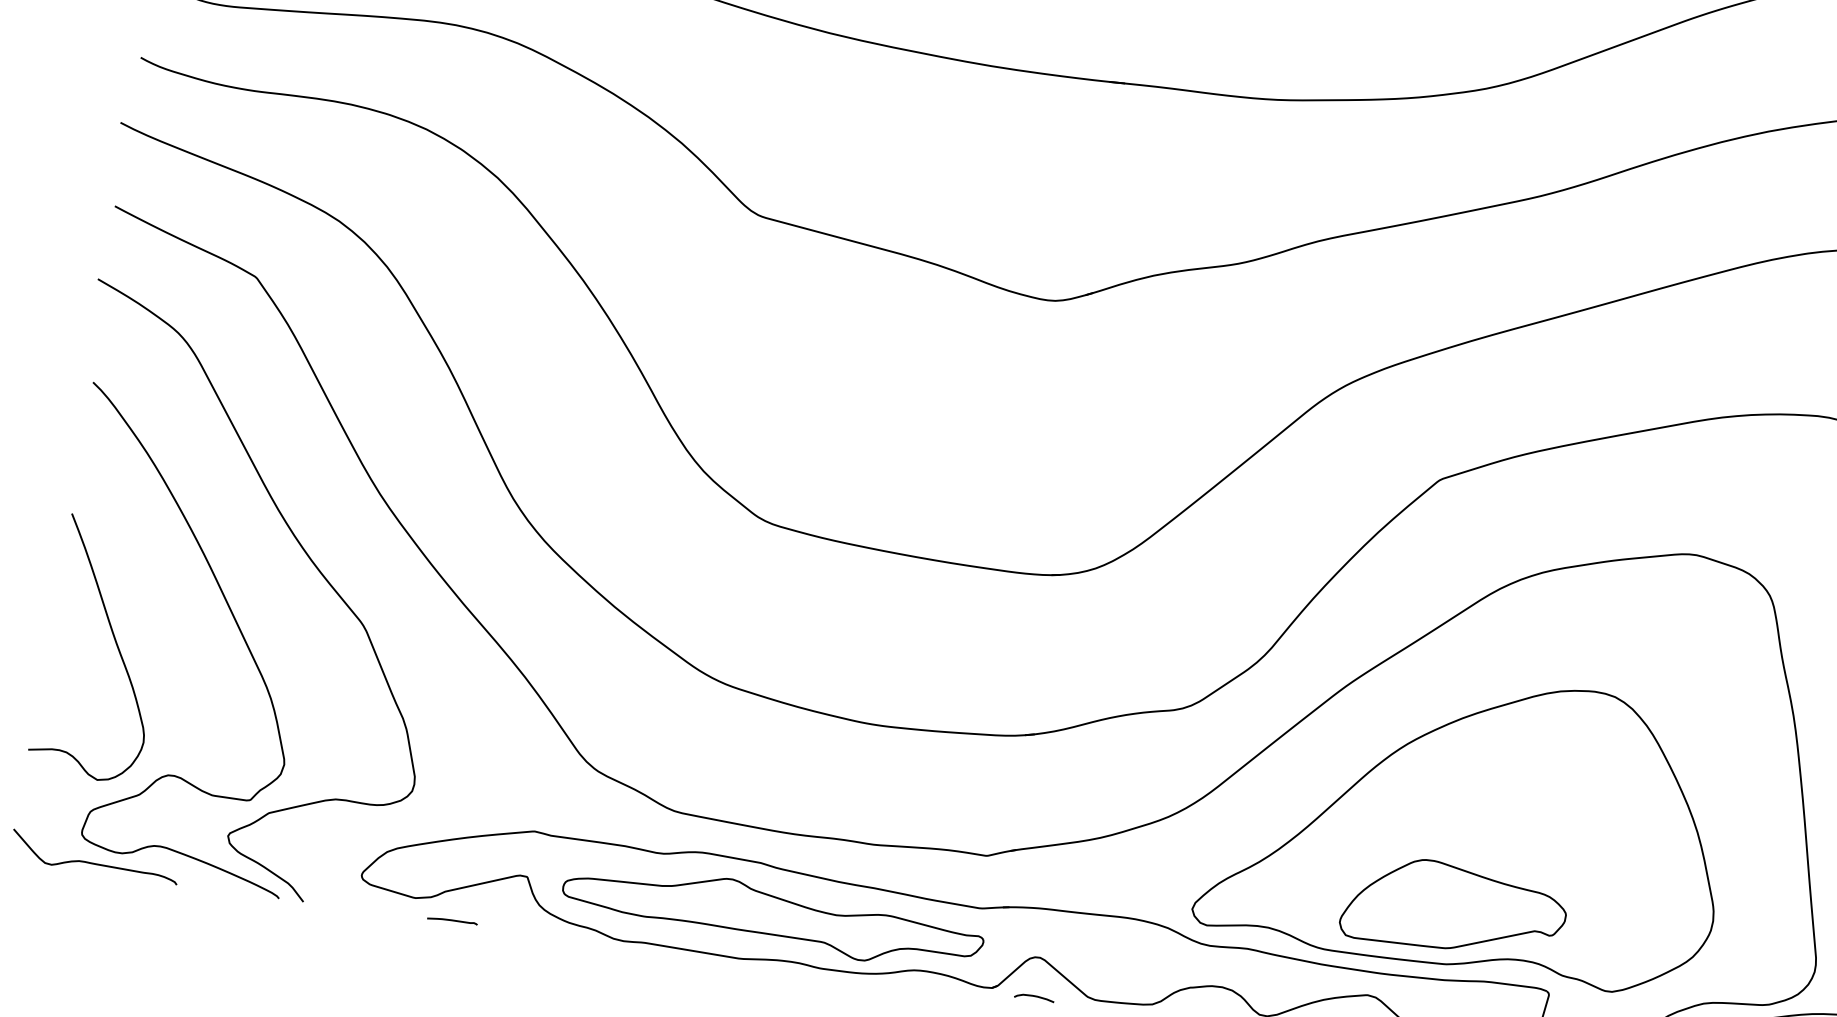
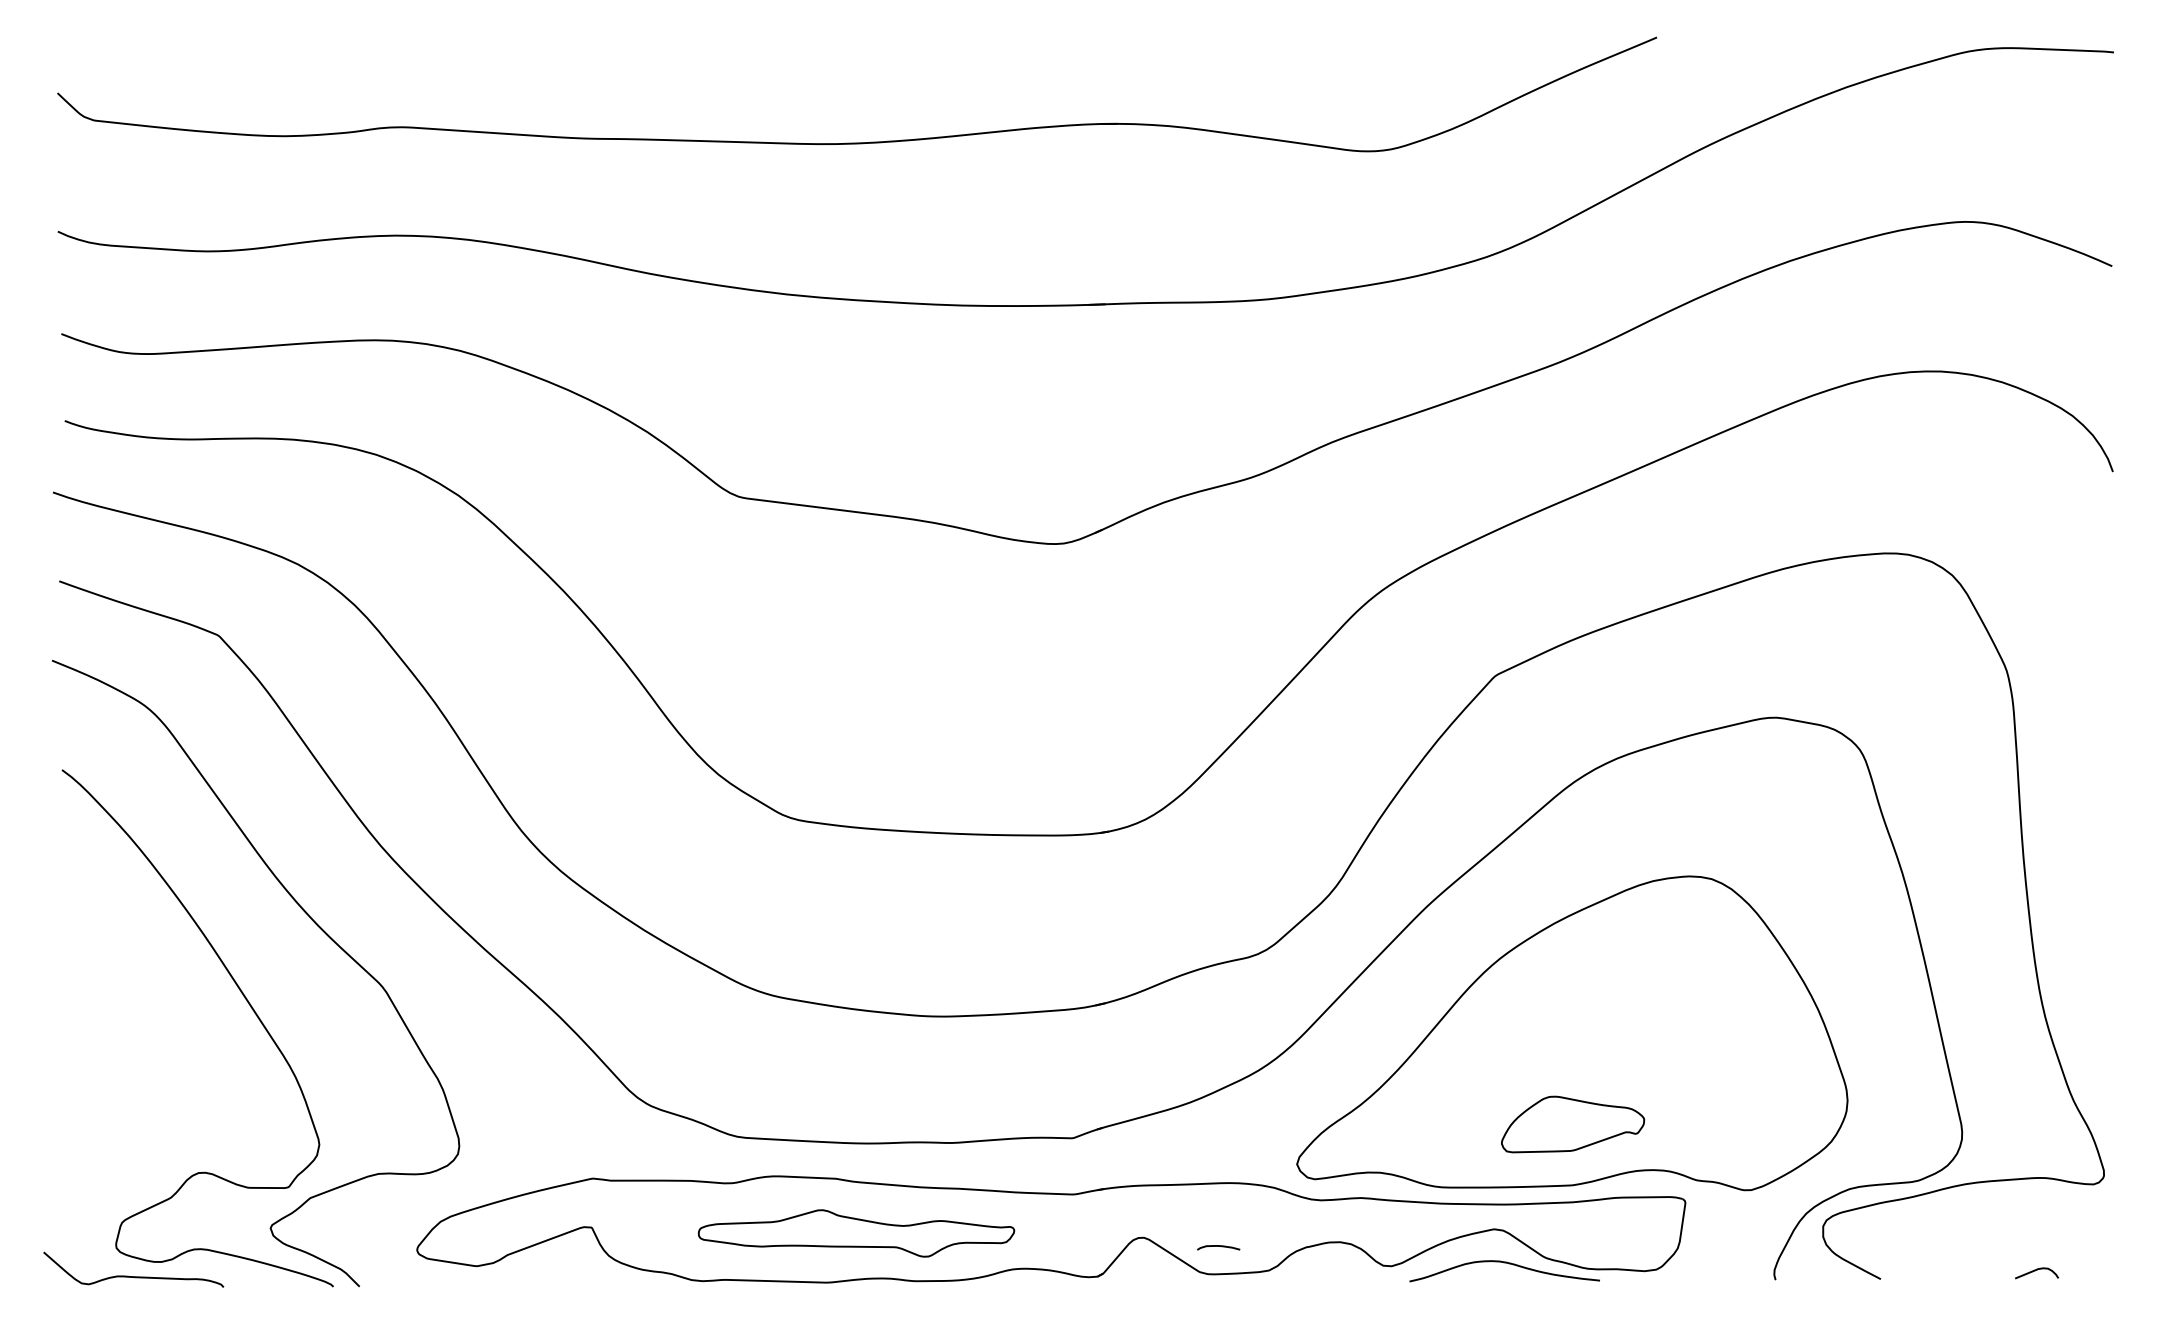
curve: (115, 643) -> (123, 1041), removed
part: (1453, 907) -> (1572, 1124), size x0.6
part: (773, 916) -> (856, 1233), size x0.7
line: (452, 920) -> (519, 1284), removed
curve: (1034, 996) -> (1218, 1246), moved

